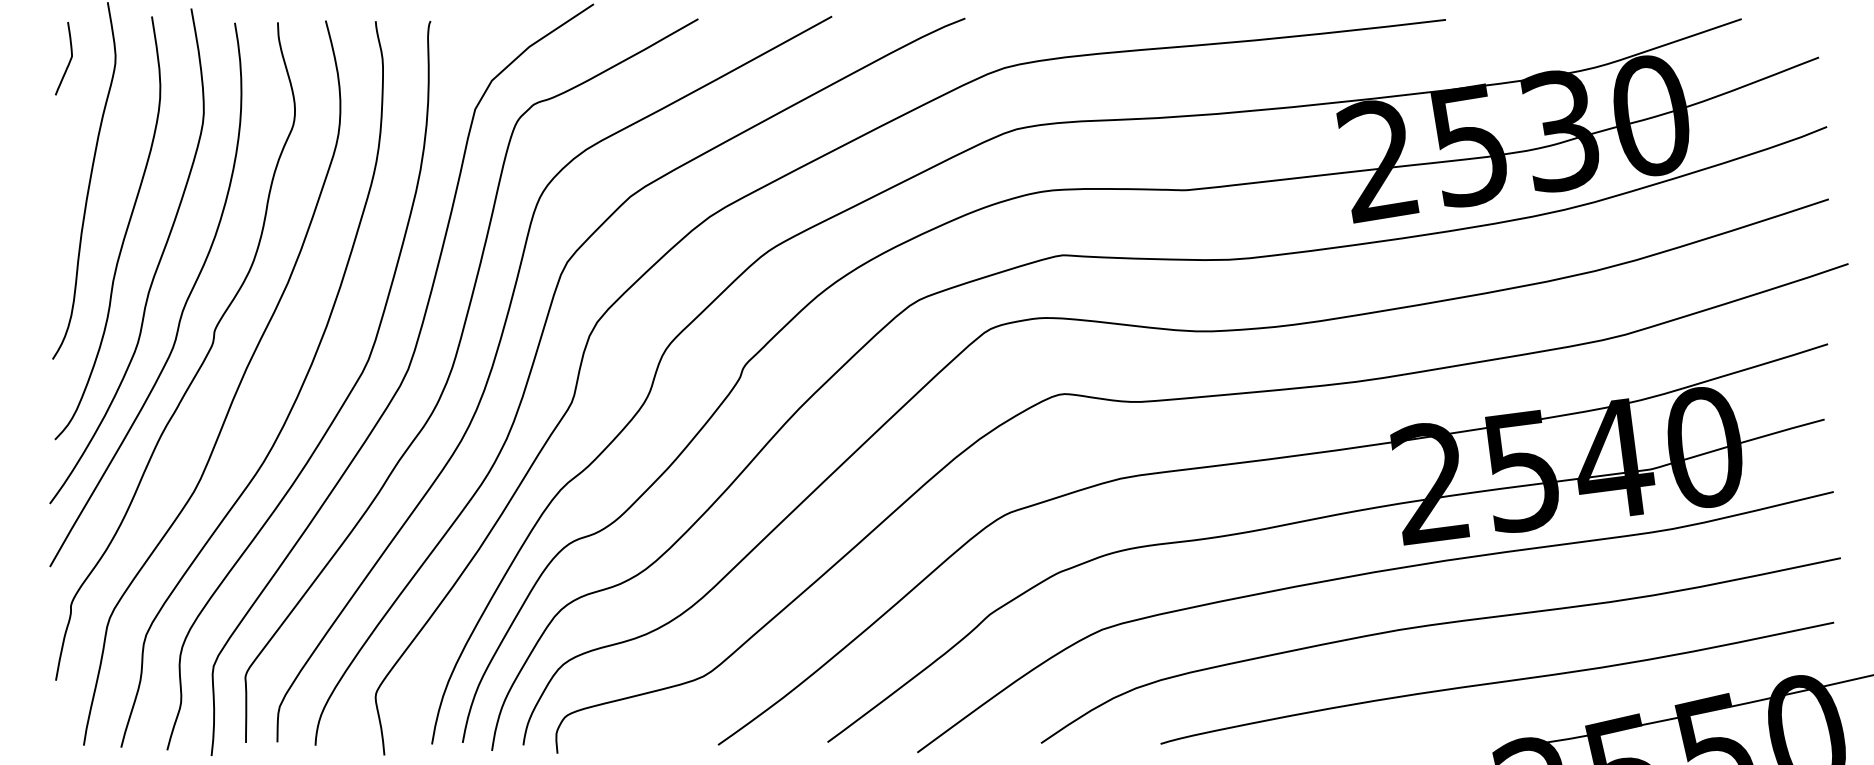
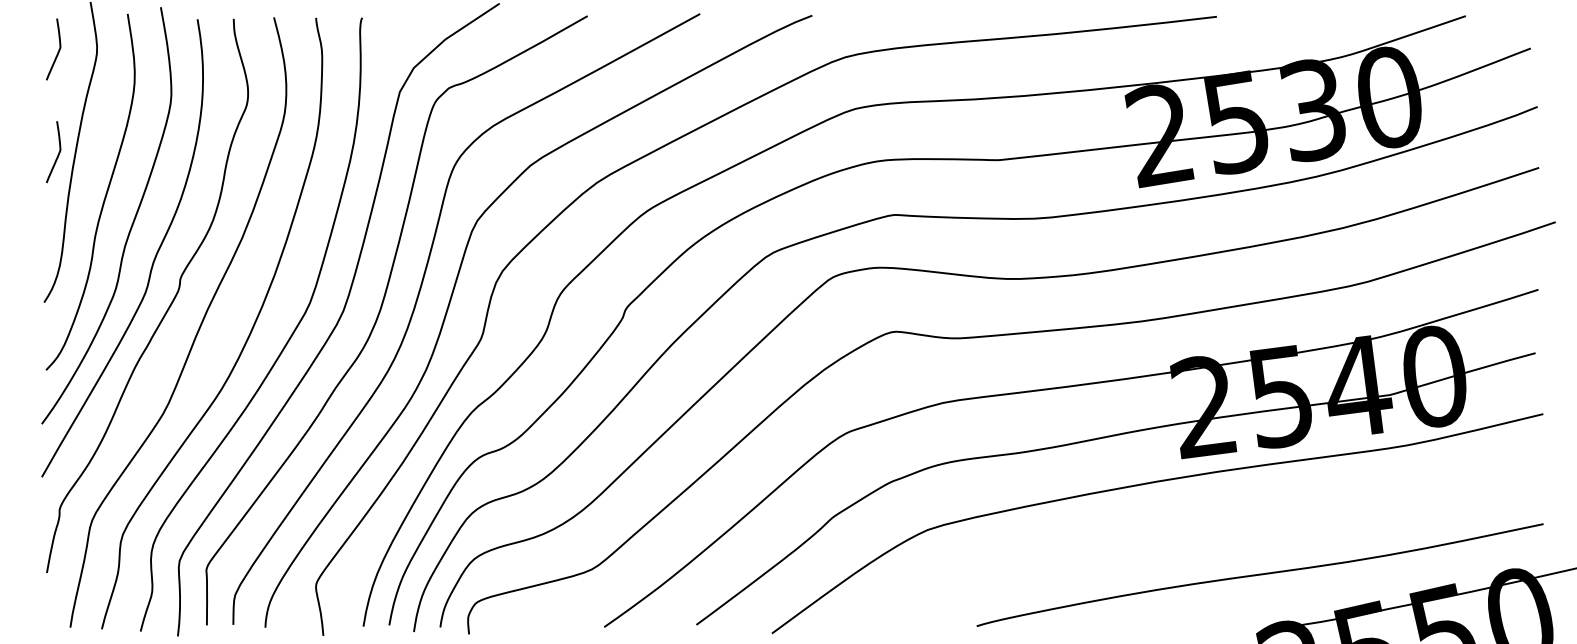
curve: (69, 181) -> (58, 152), added
curve: (1437, 625) -> (1209, 526), removed

